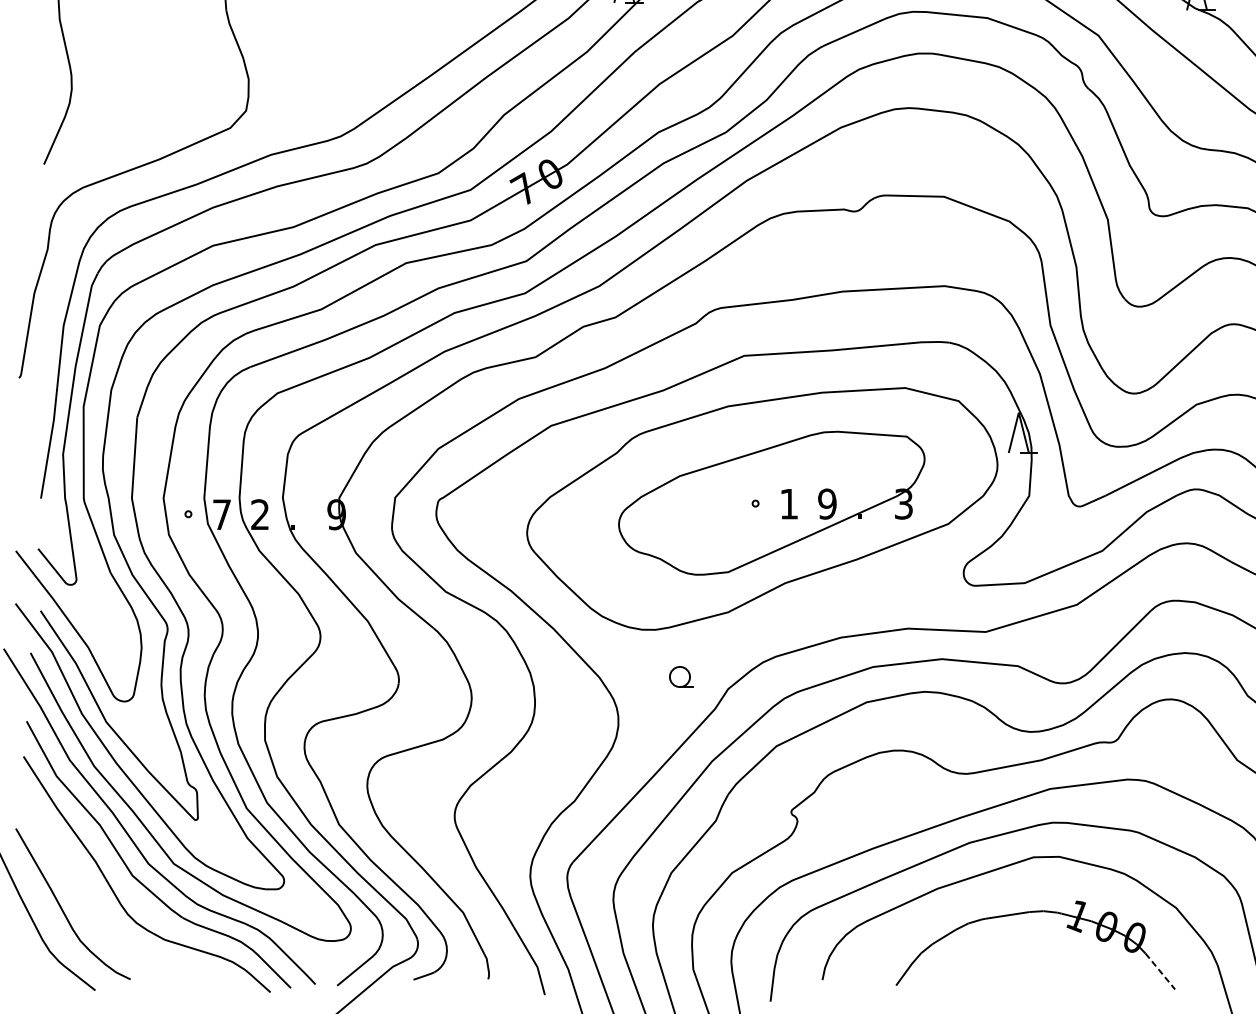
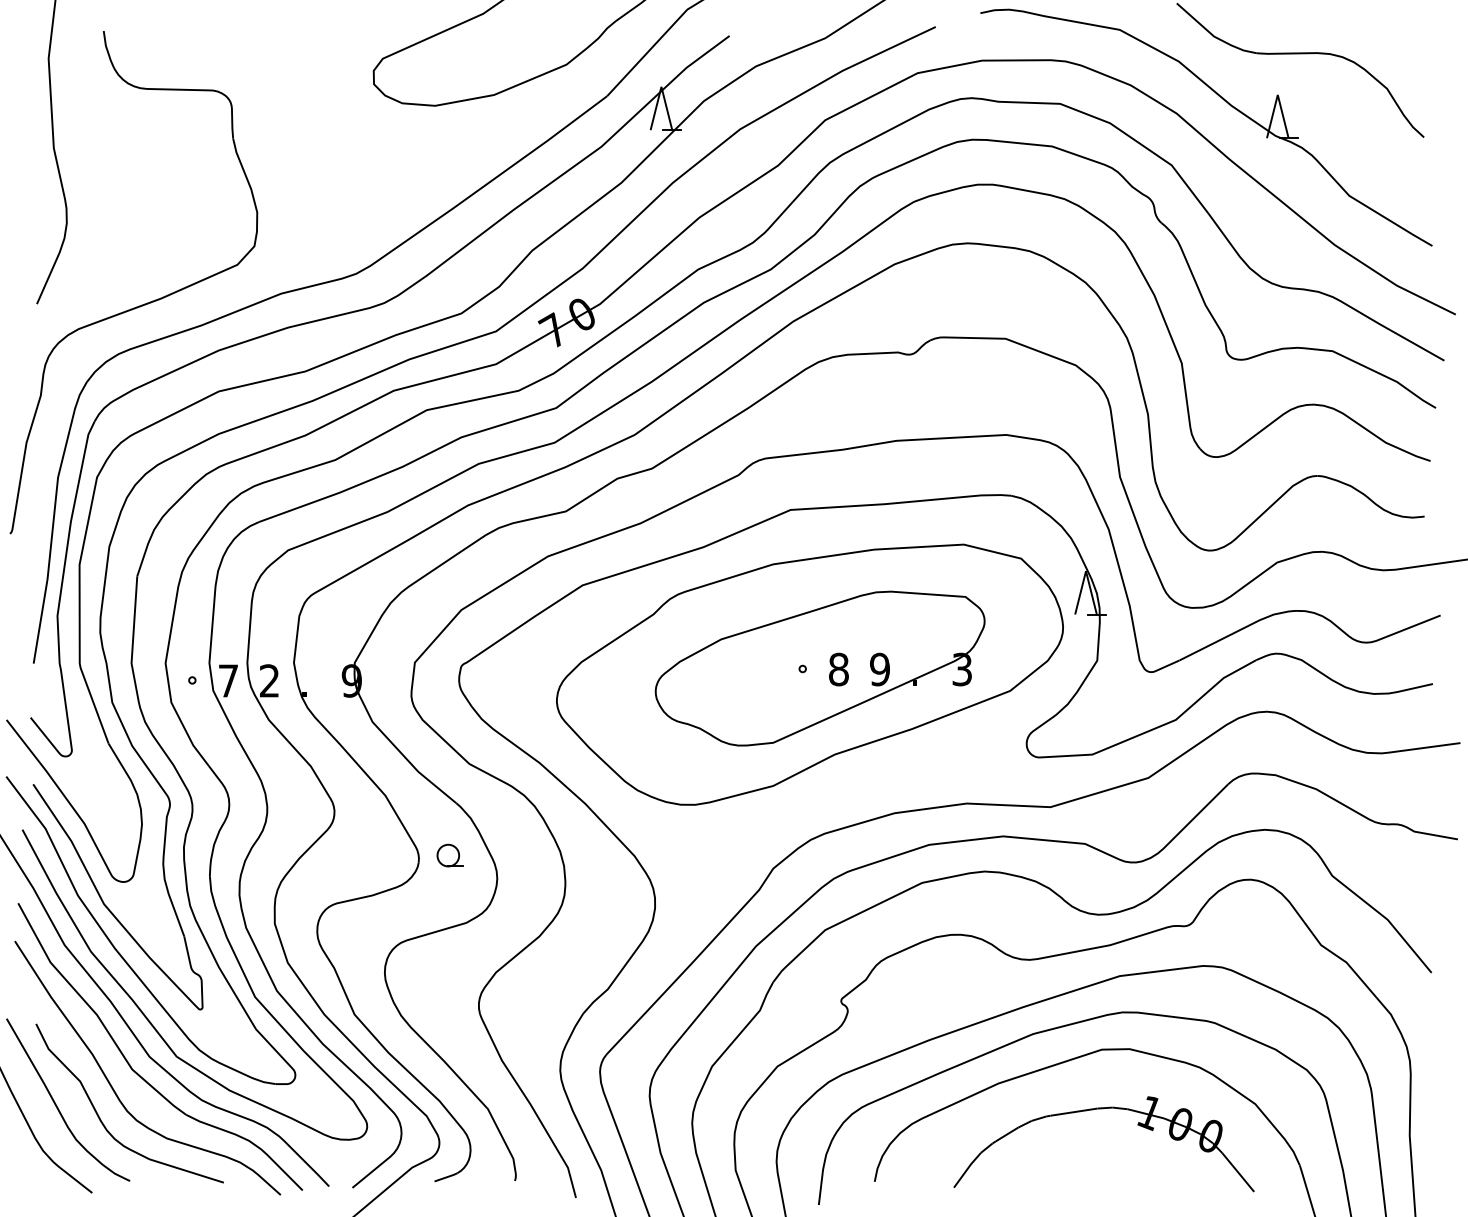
text: (788, 504) -> (838, 669), 1 -> 8
part: (681, 676) -> (449, 855), moved
curve: (103, 920) -> (100, 1117), added
line: (1160, 971) -> (1238, 1172), dashed -> solid

